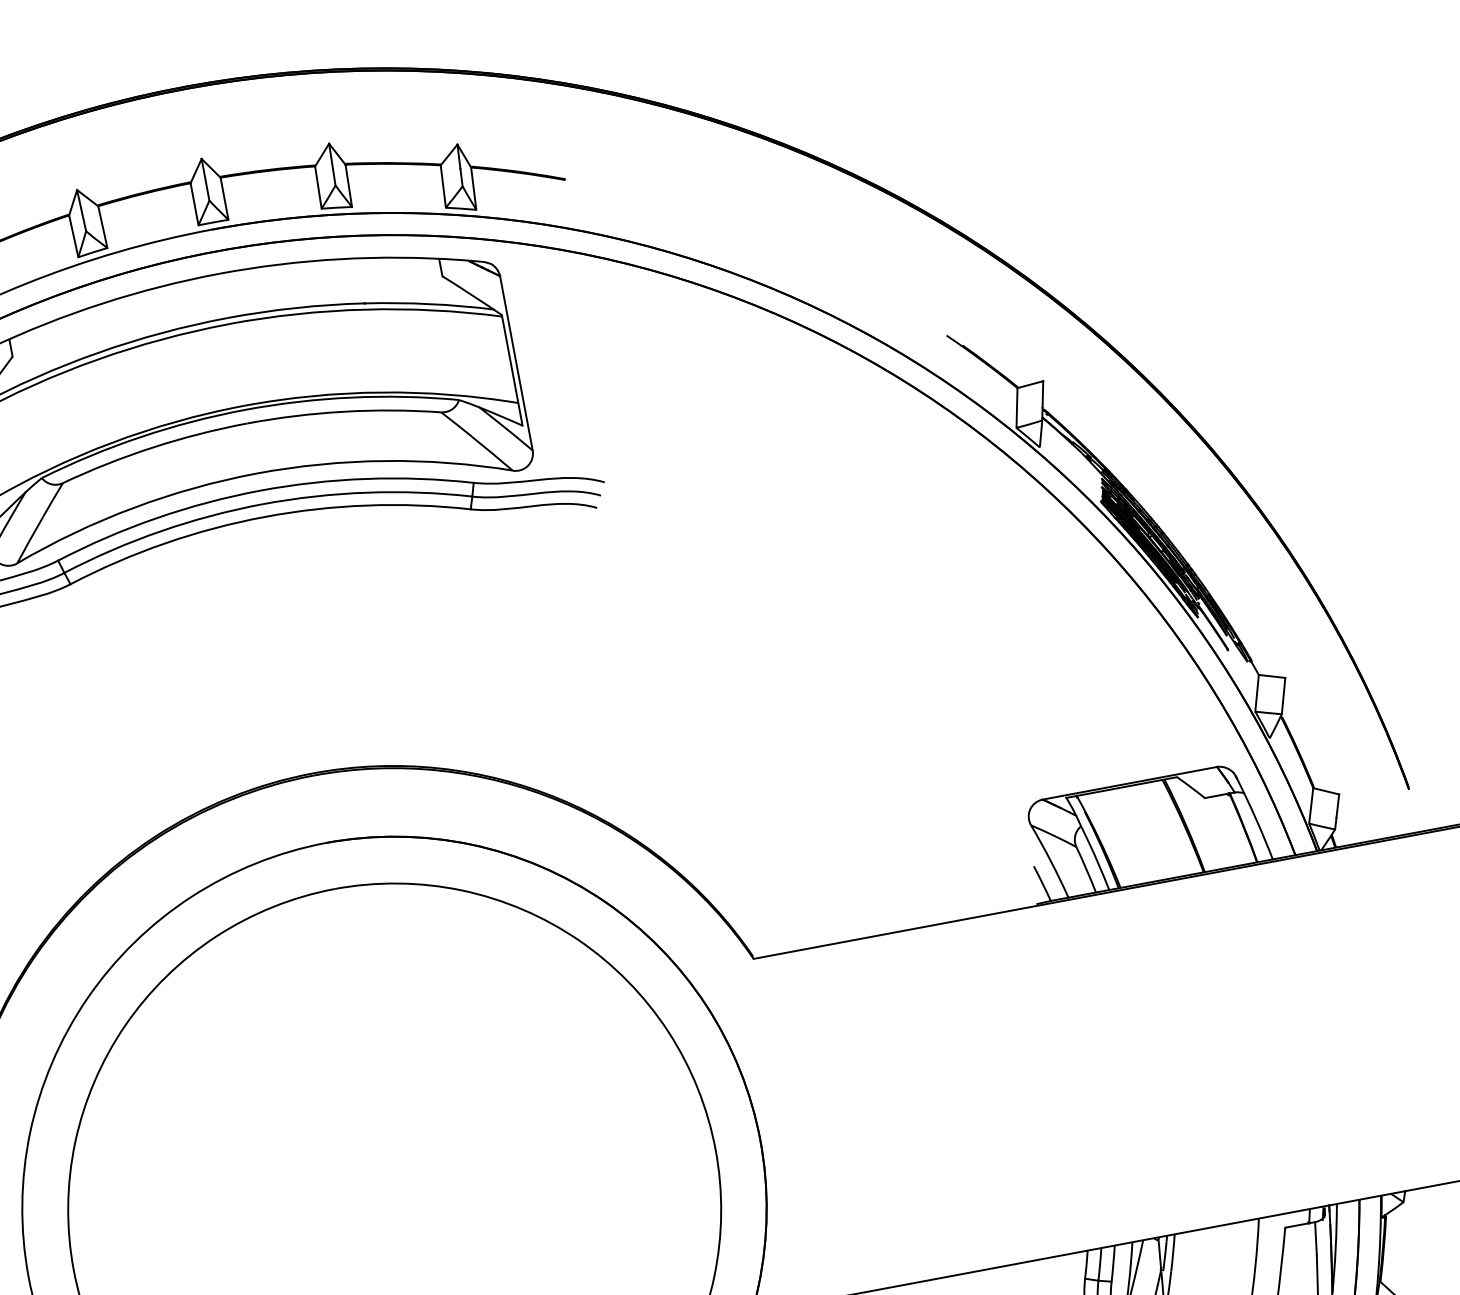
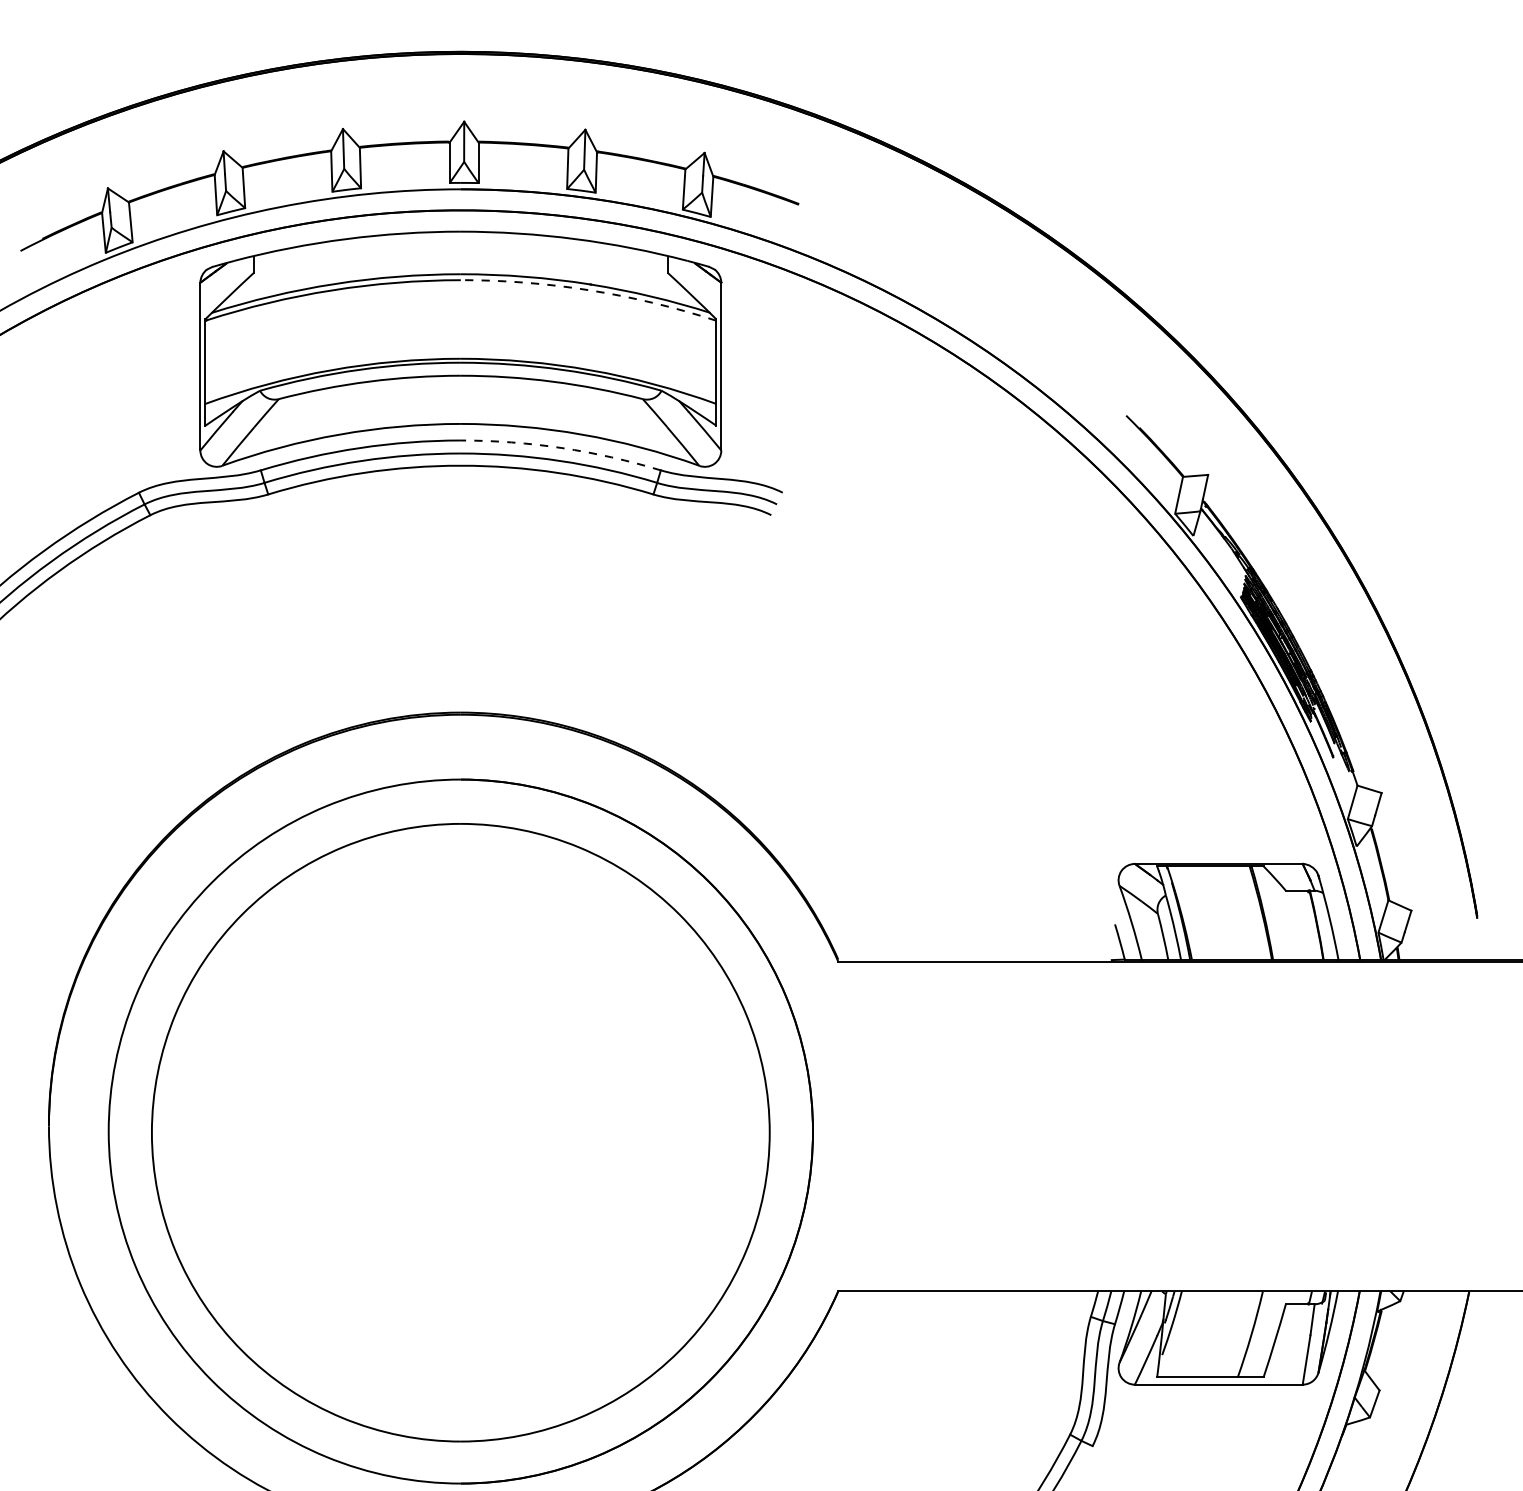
arc: (365, 309) -> (590, 290), solid -> dashed
arc: (366, 479) -> (561, 448), solid -> dashed

